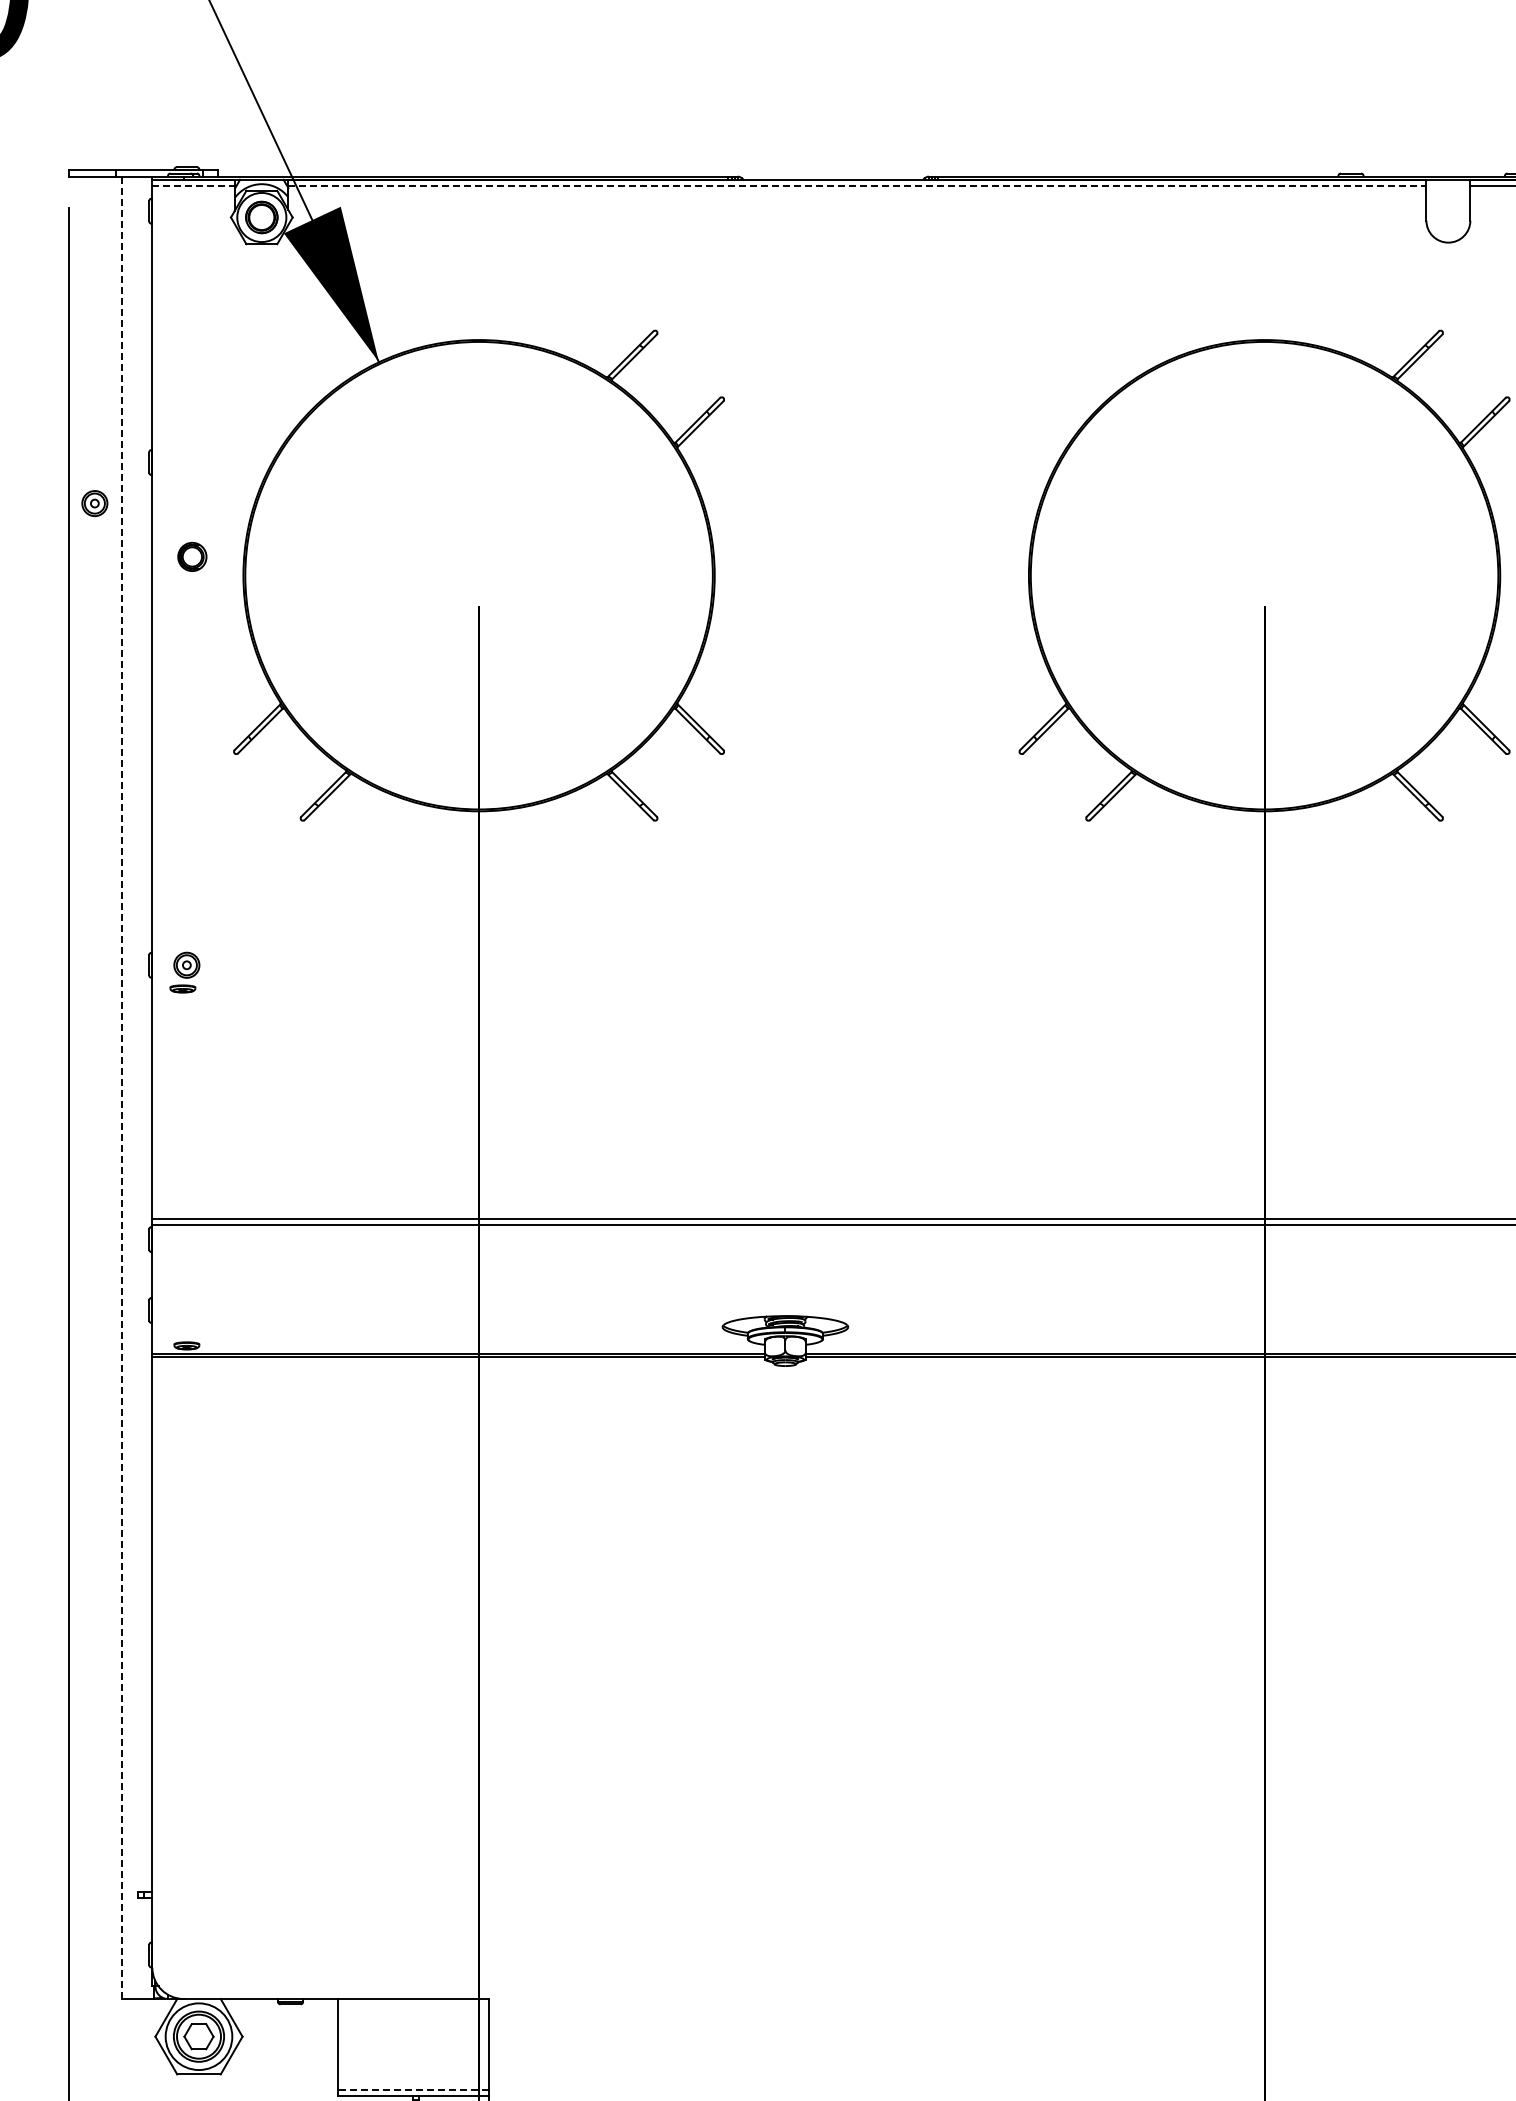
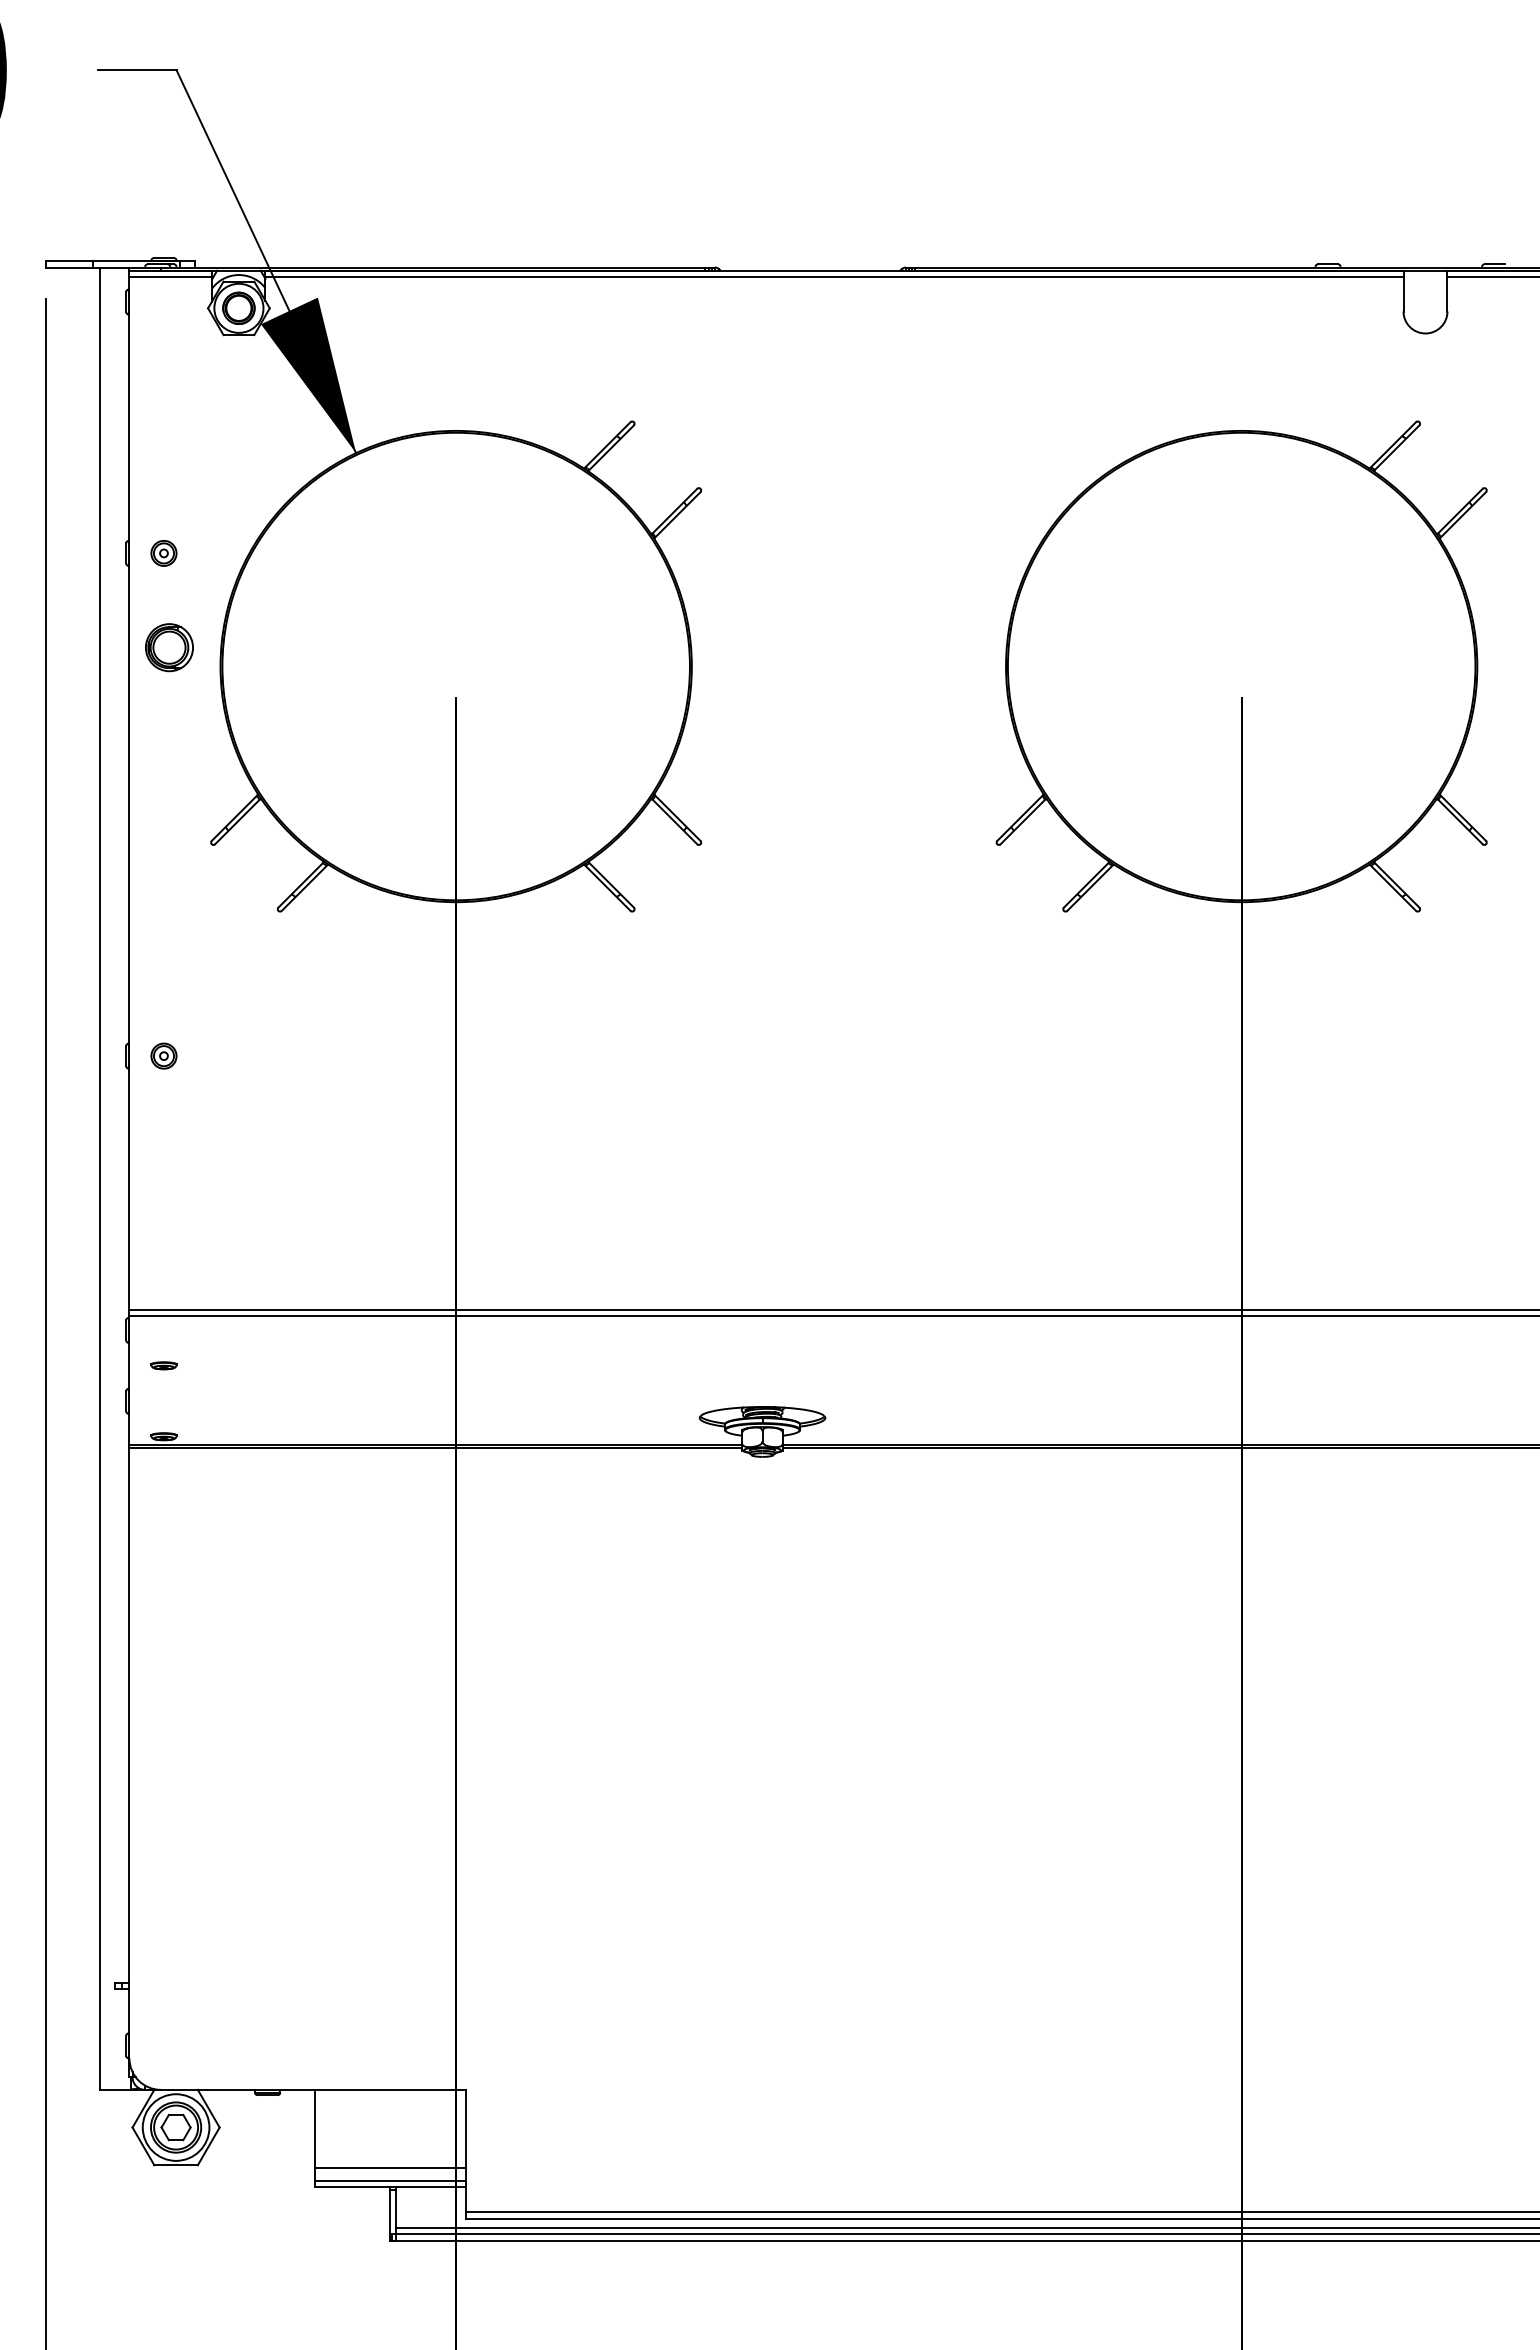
line: (194, 185) -> (171, 276), dashed -> solid
line: (857, 185) -> (834, 276), dashed -> solid
part: (94, 503) -> (163, 553), moved
part: (192, 556) -> (169, 647), size x1.67
part: (182, 988) -> (163, 1365), moved
line: (122, 1087) -> (99, 1178), dashed -> solid
line: (412, 2077) -> (389, 2168), added
line: (412, 2089) -> (389, 2180), dashed -> solid

